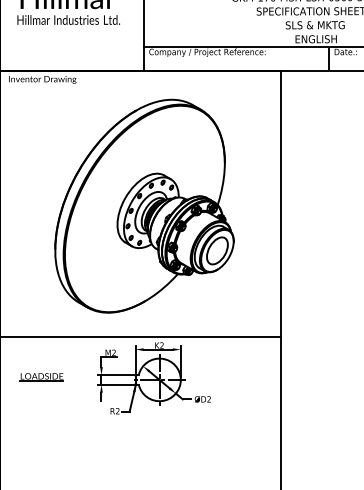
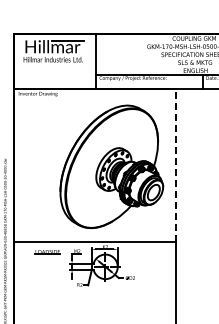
line: (281, 203) -> (175, 165), solid -> dashed
part: (143, 205) -> (111, 166), moved
line: (39, 377) -> (46, 252), moved

